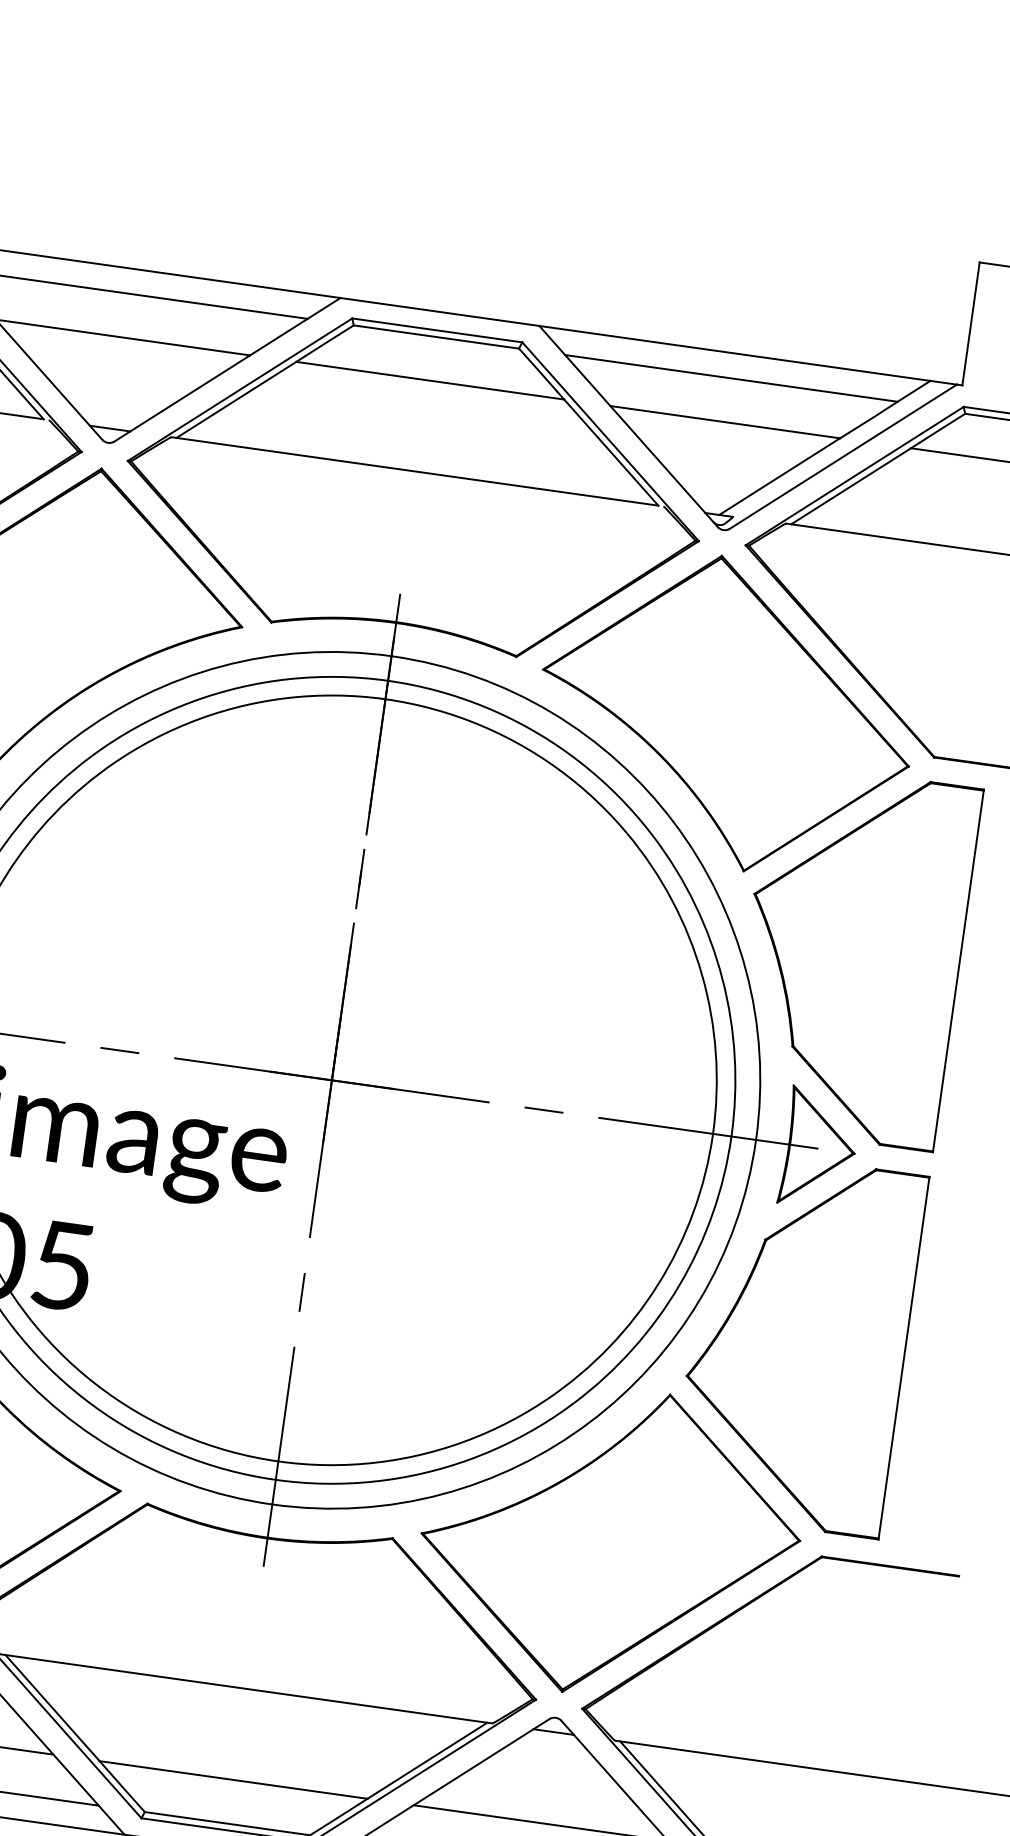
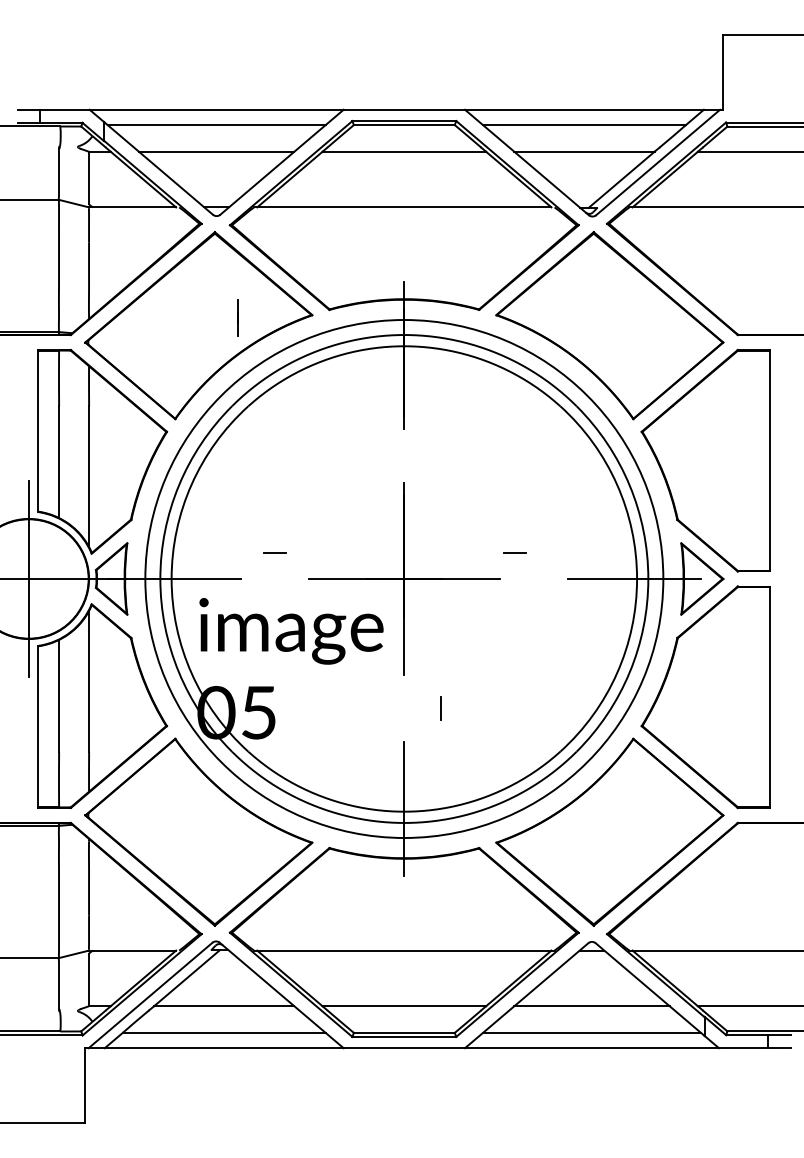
line: (358, 877) -> (237, 317), moved
line: (119, 1049) -> (274, 552), moved
line: (543, 1109) -> (514, 552), moved
line: (300, 1292) -> (440, 708), moved

